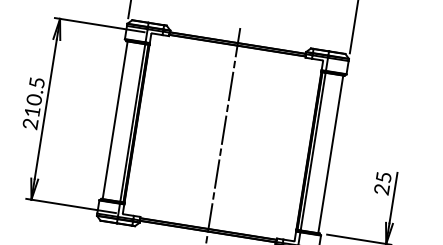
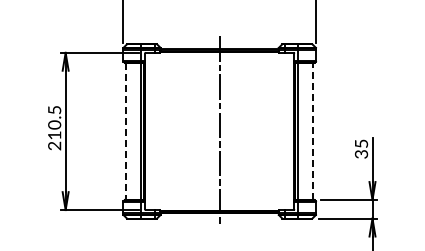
line: (114, 120) -> (125, 131), solid -> dashed
line: (330, 154) -> (313, 131), solid -> dashed
text: (384, 190) -> (363, 154), 25 -> 35

